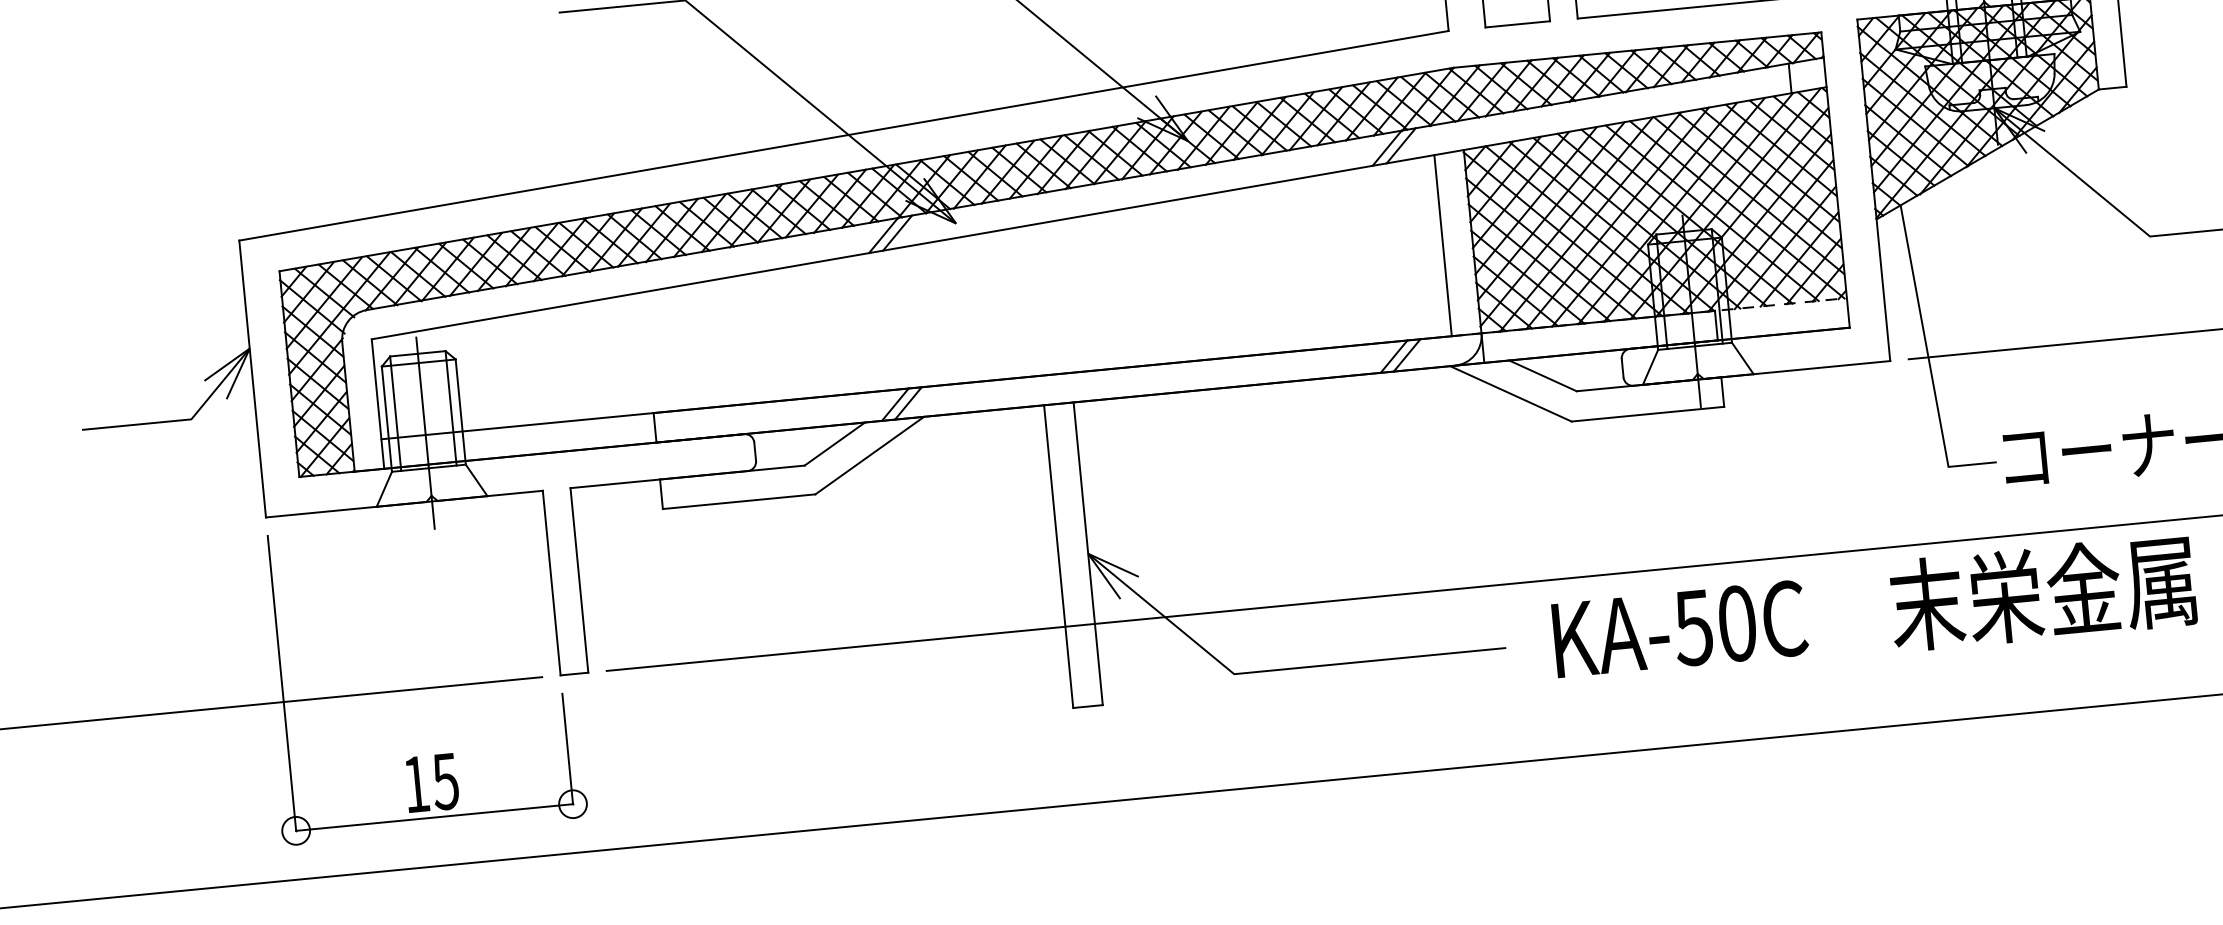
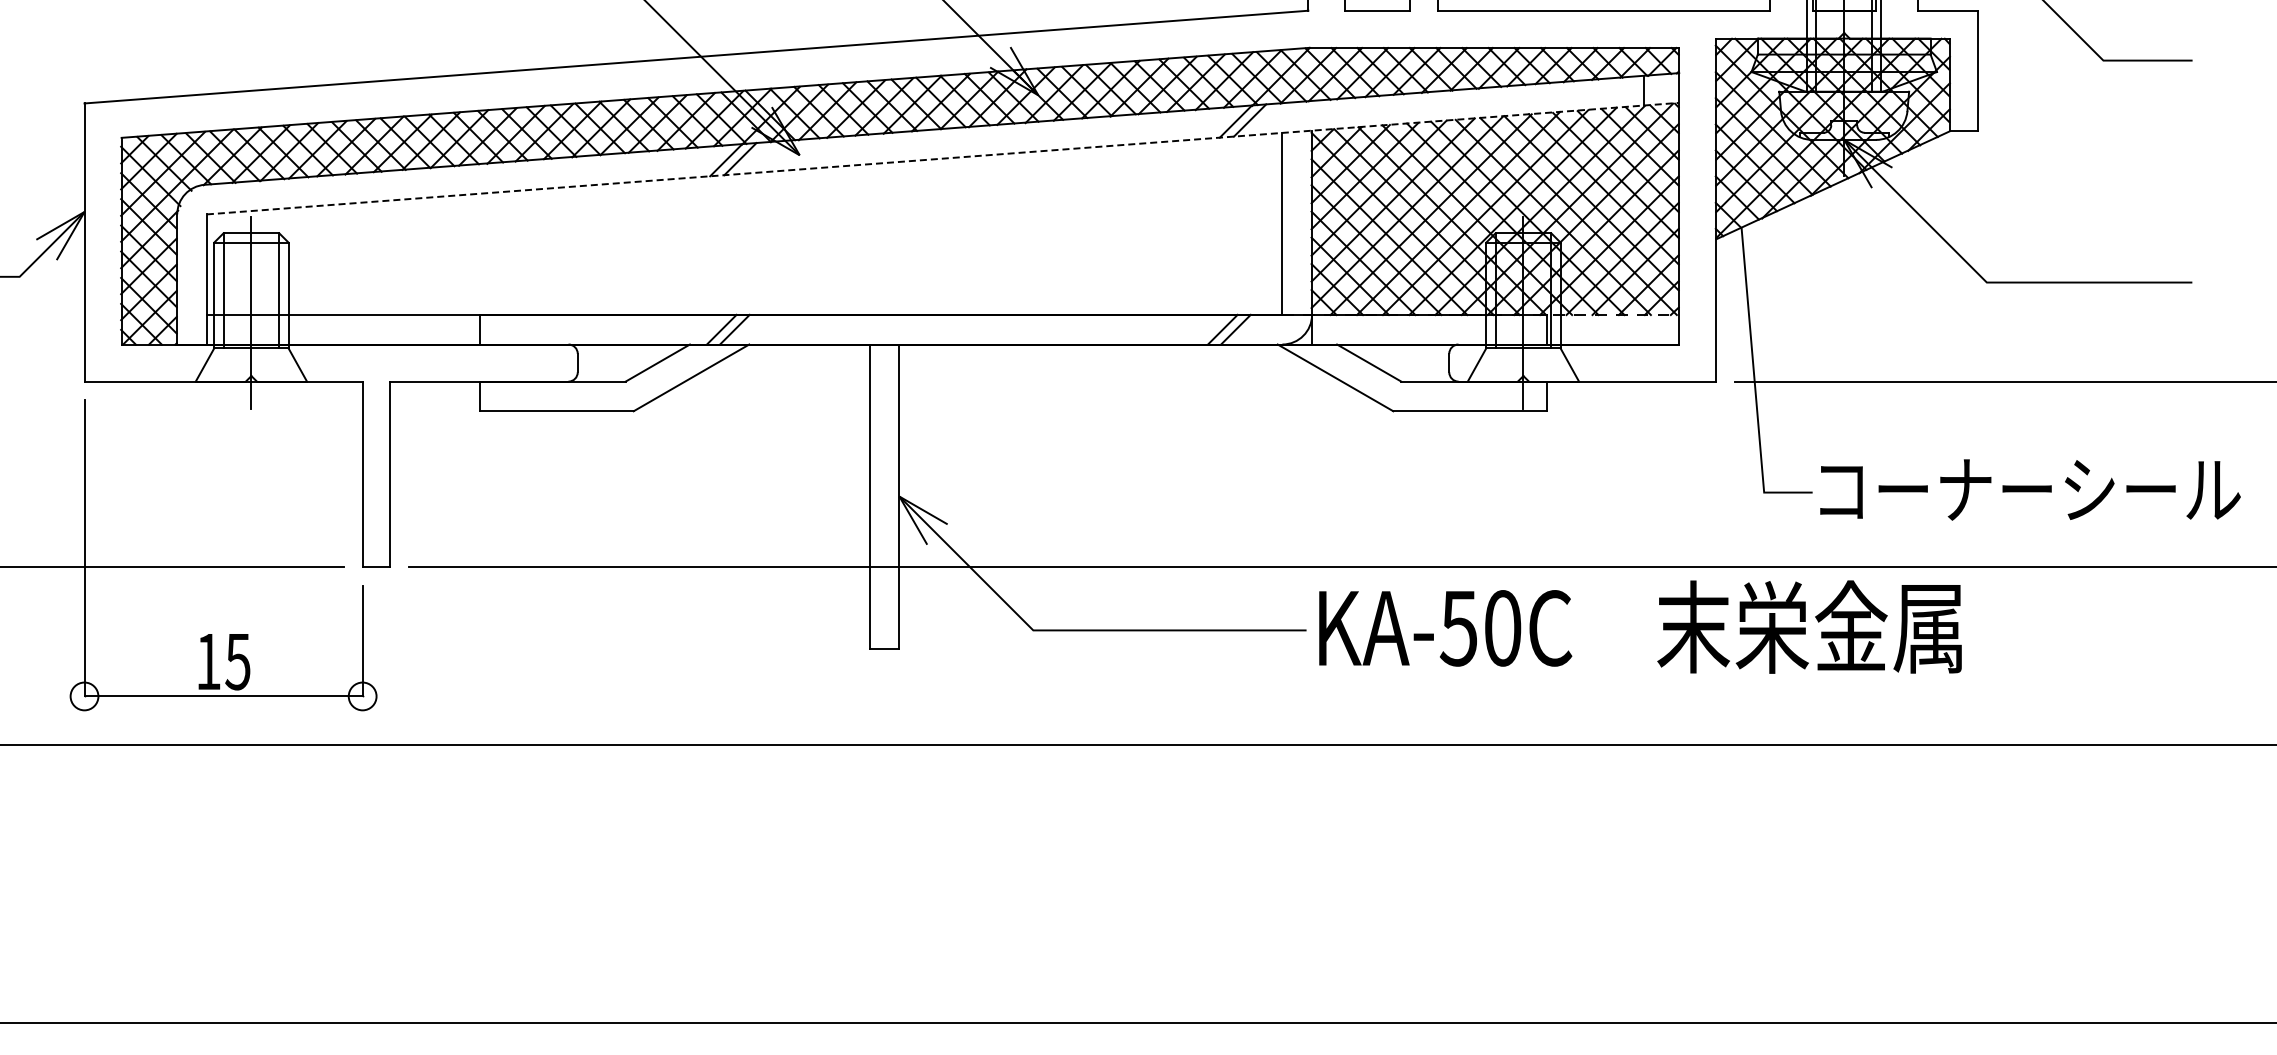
line: (1099, 213) -> (943, 158), solid -> dashed
text: (1874, 608) -> (1640, 626), moved

